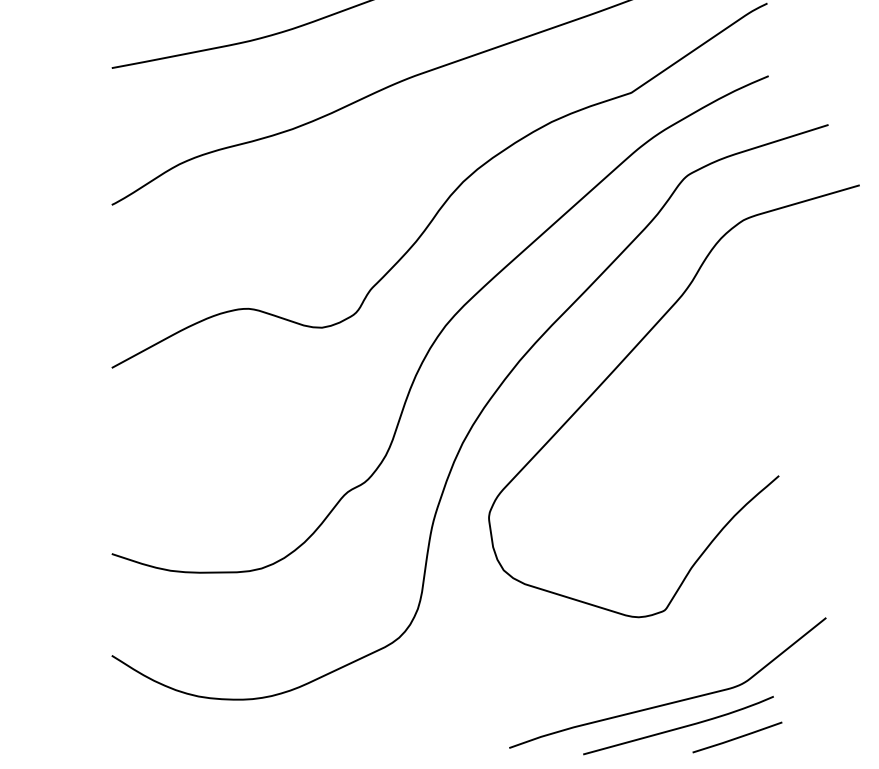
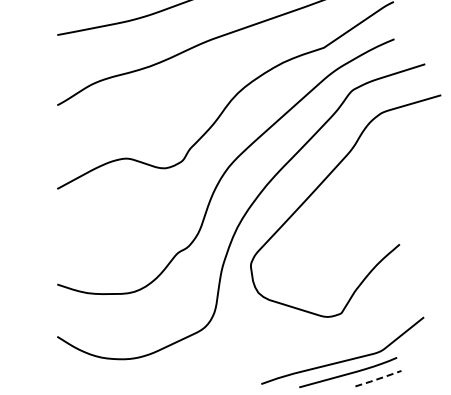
line: (737, 737) -> (378, 378), solid -> dashed

